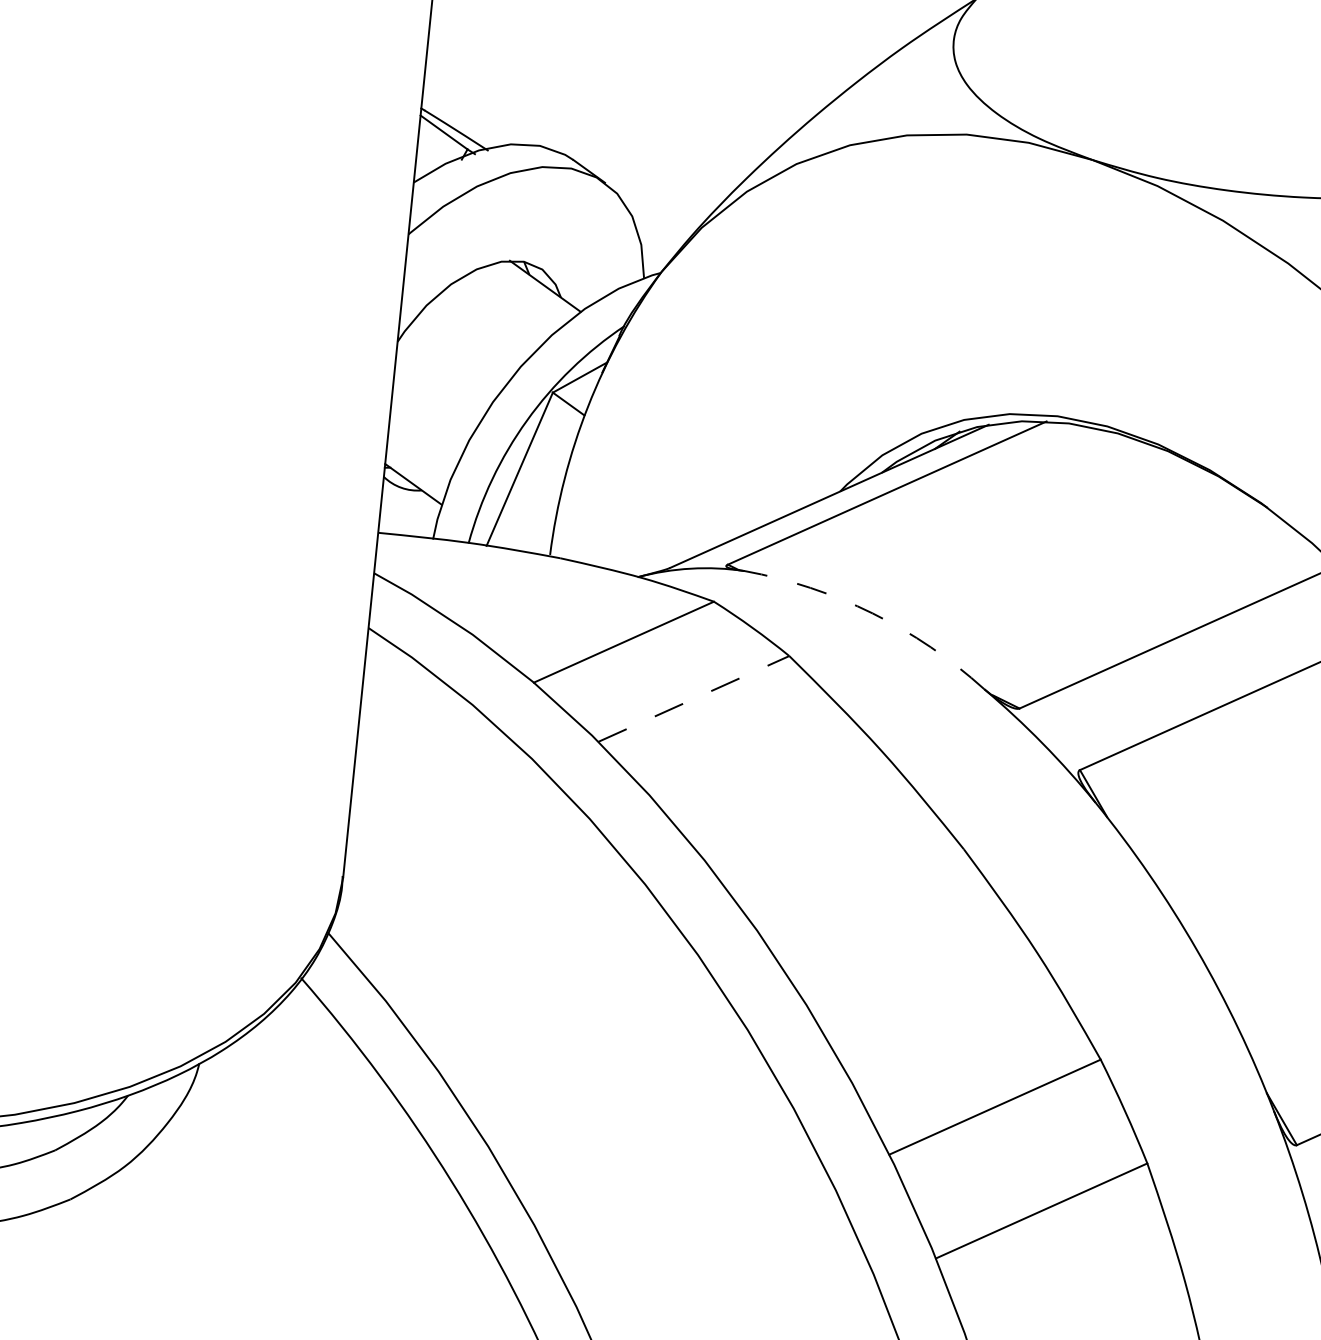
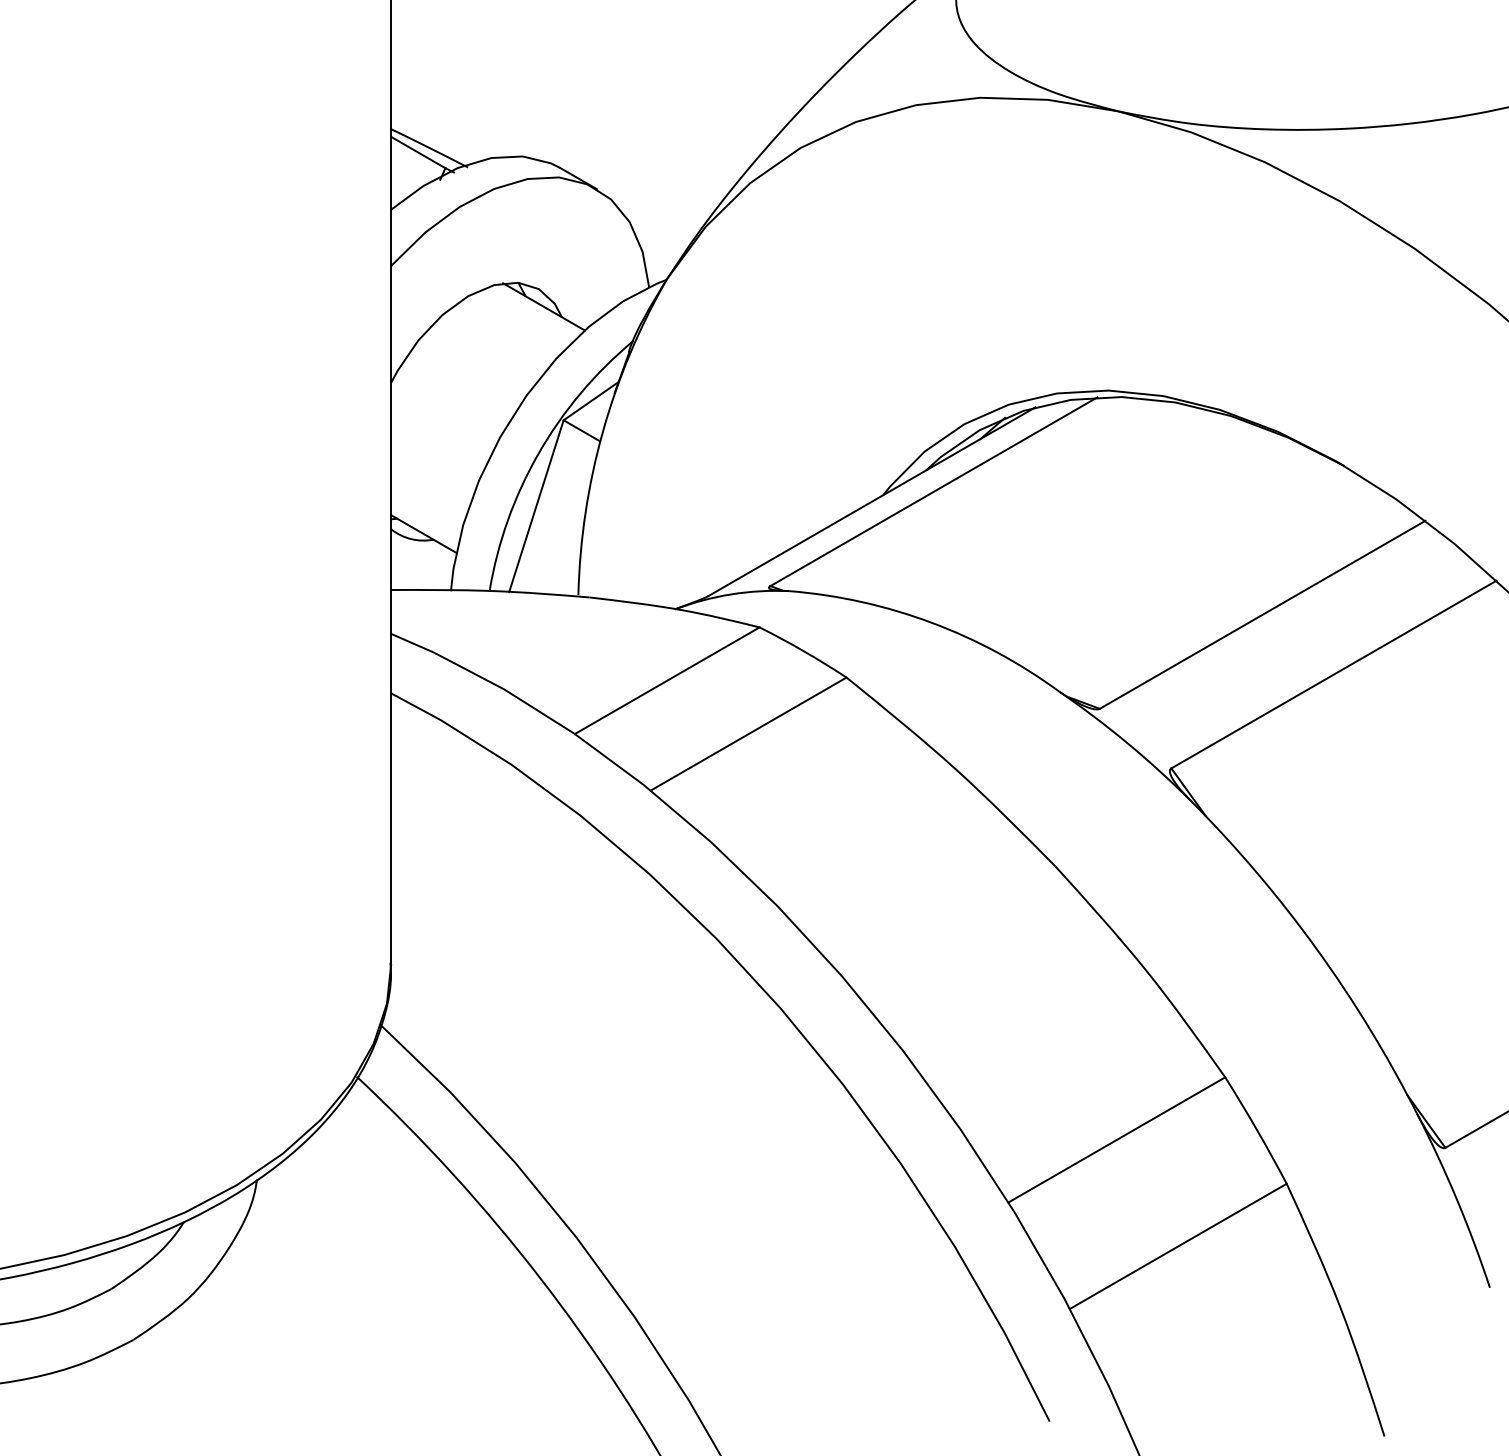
arc: (872, 613) -> (931, 622), dashed -> solid
line: (694, 698) -> (749, 733), dashed -> solid

